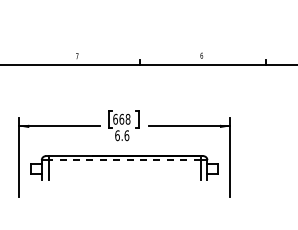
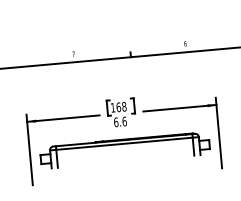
text: (115, 118) -> (112, 107), 668 -> 168
line: (124, 160) -> (124, 144), dashed -> solid

